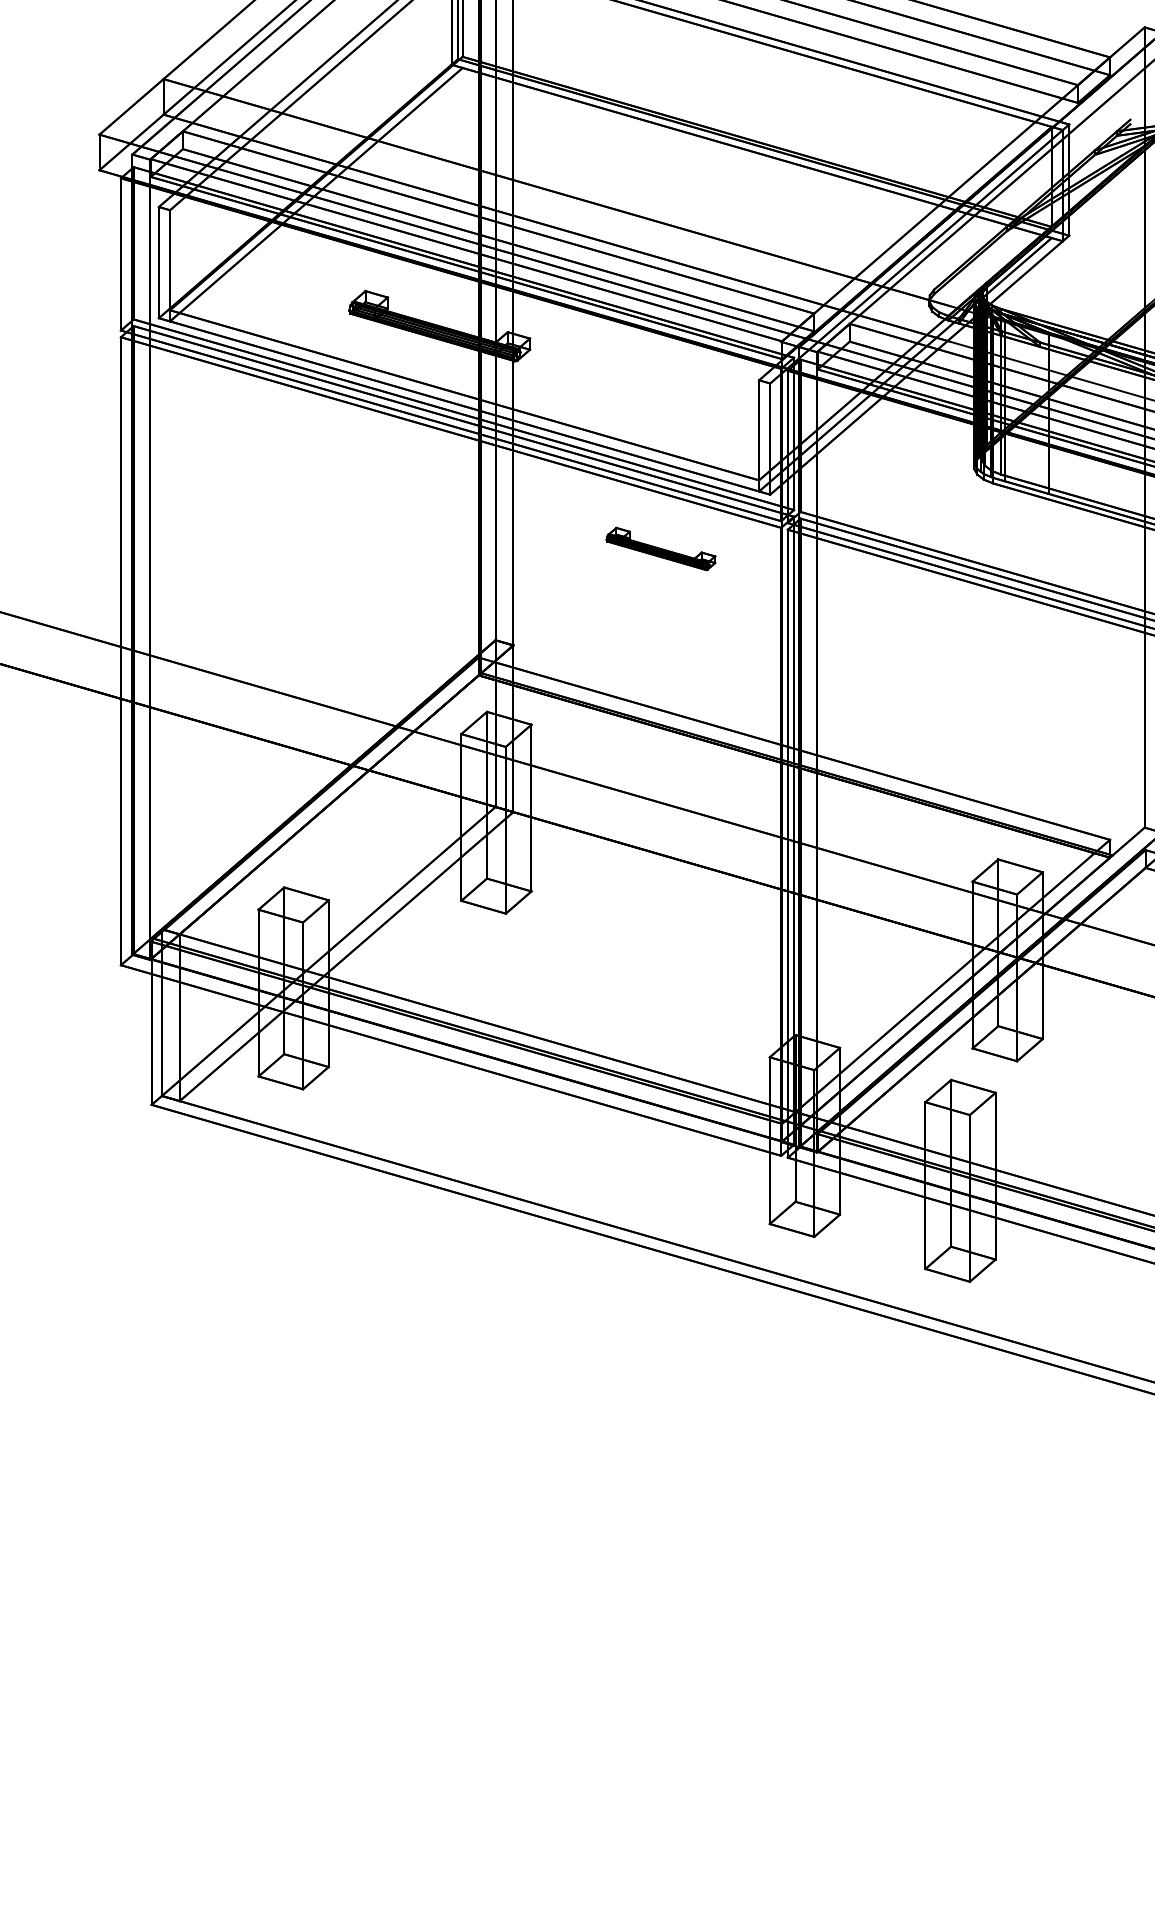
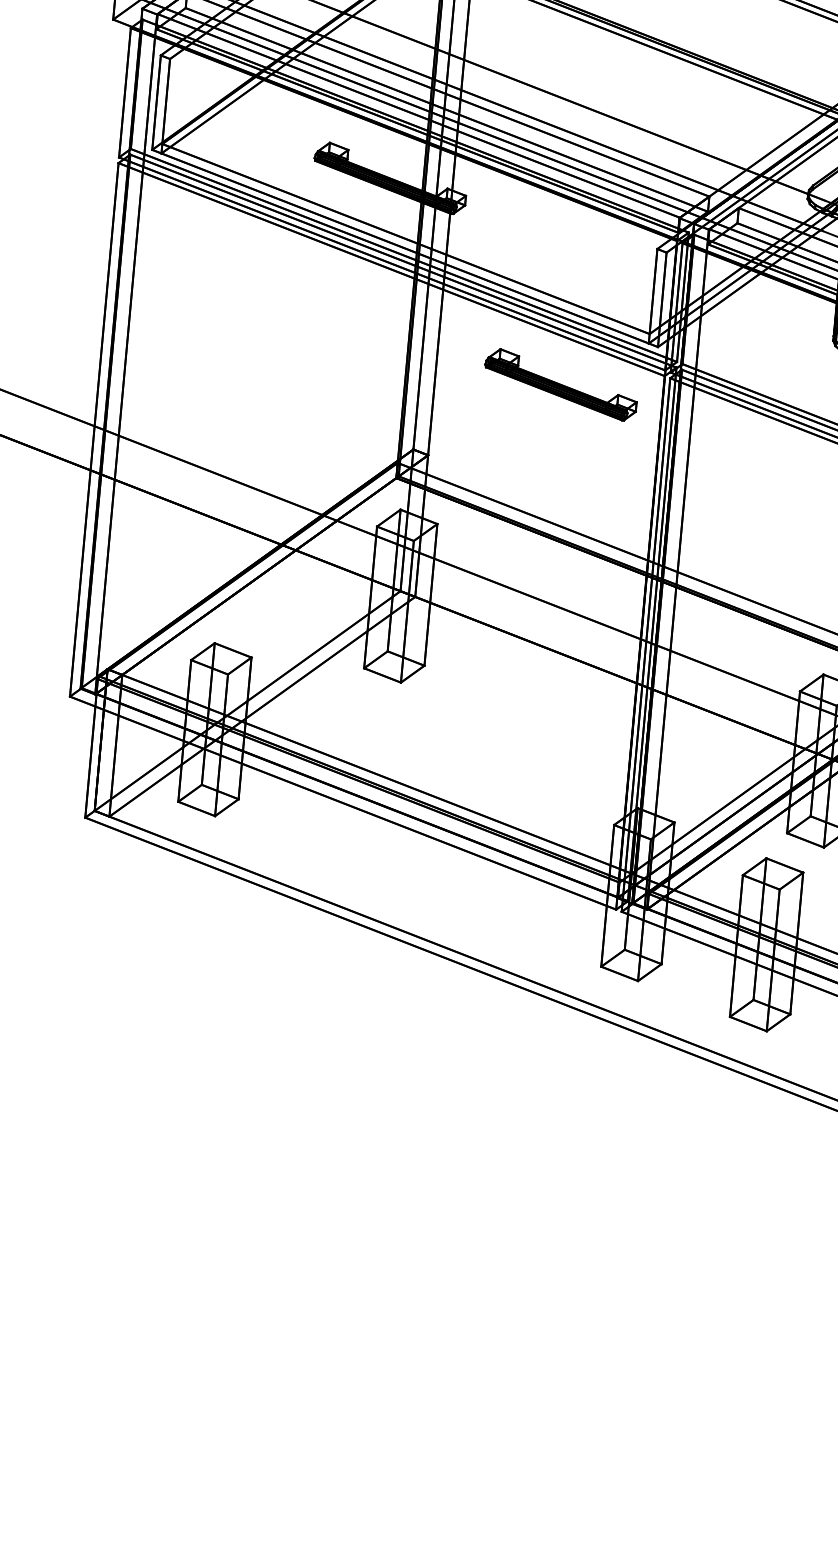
part: (660, 548) -> (560, 384), size x1.67

